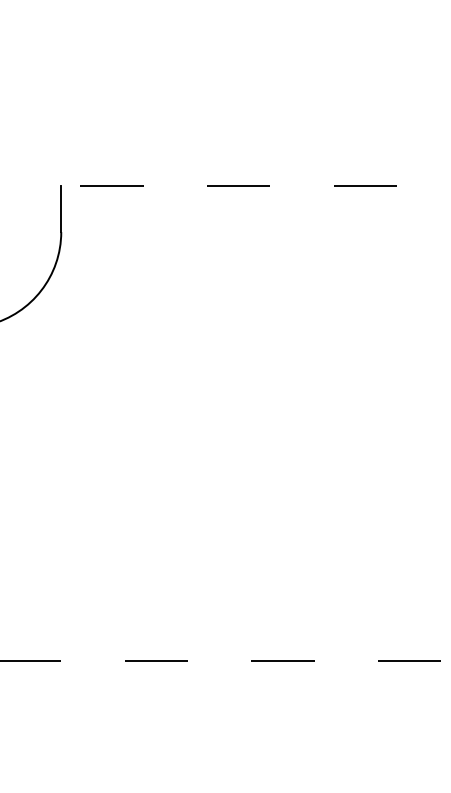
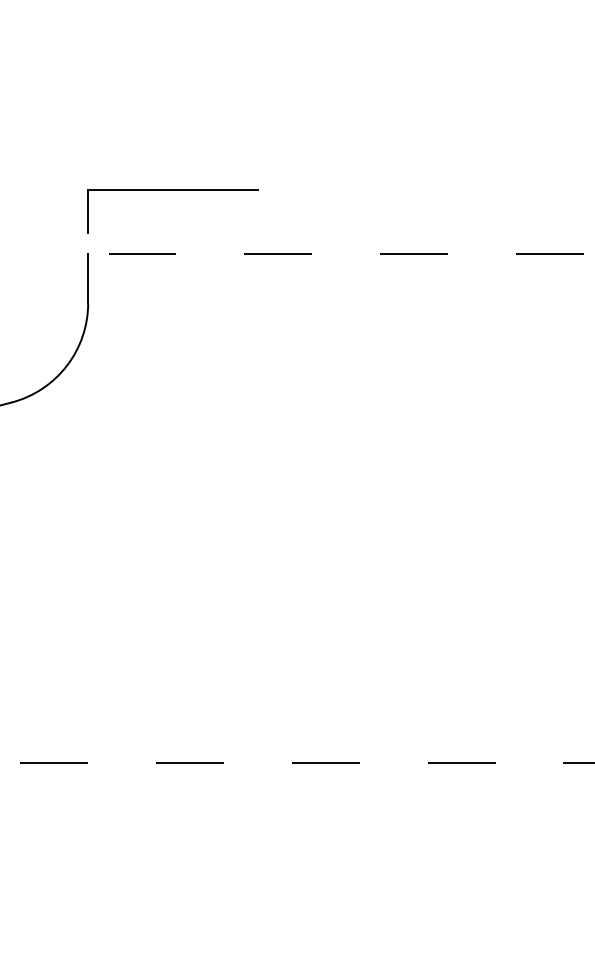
part: (139, 126) -> (172, 190), added

